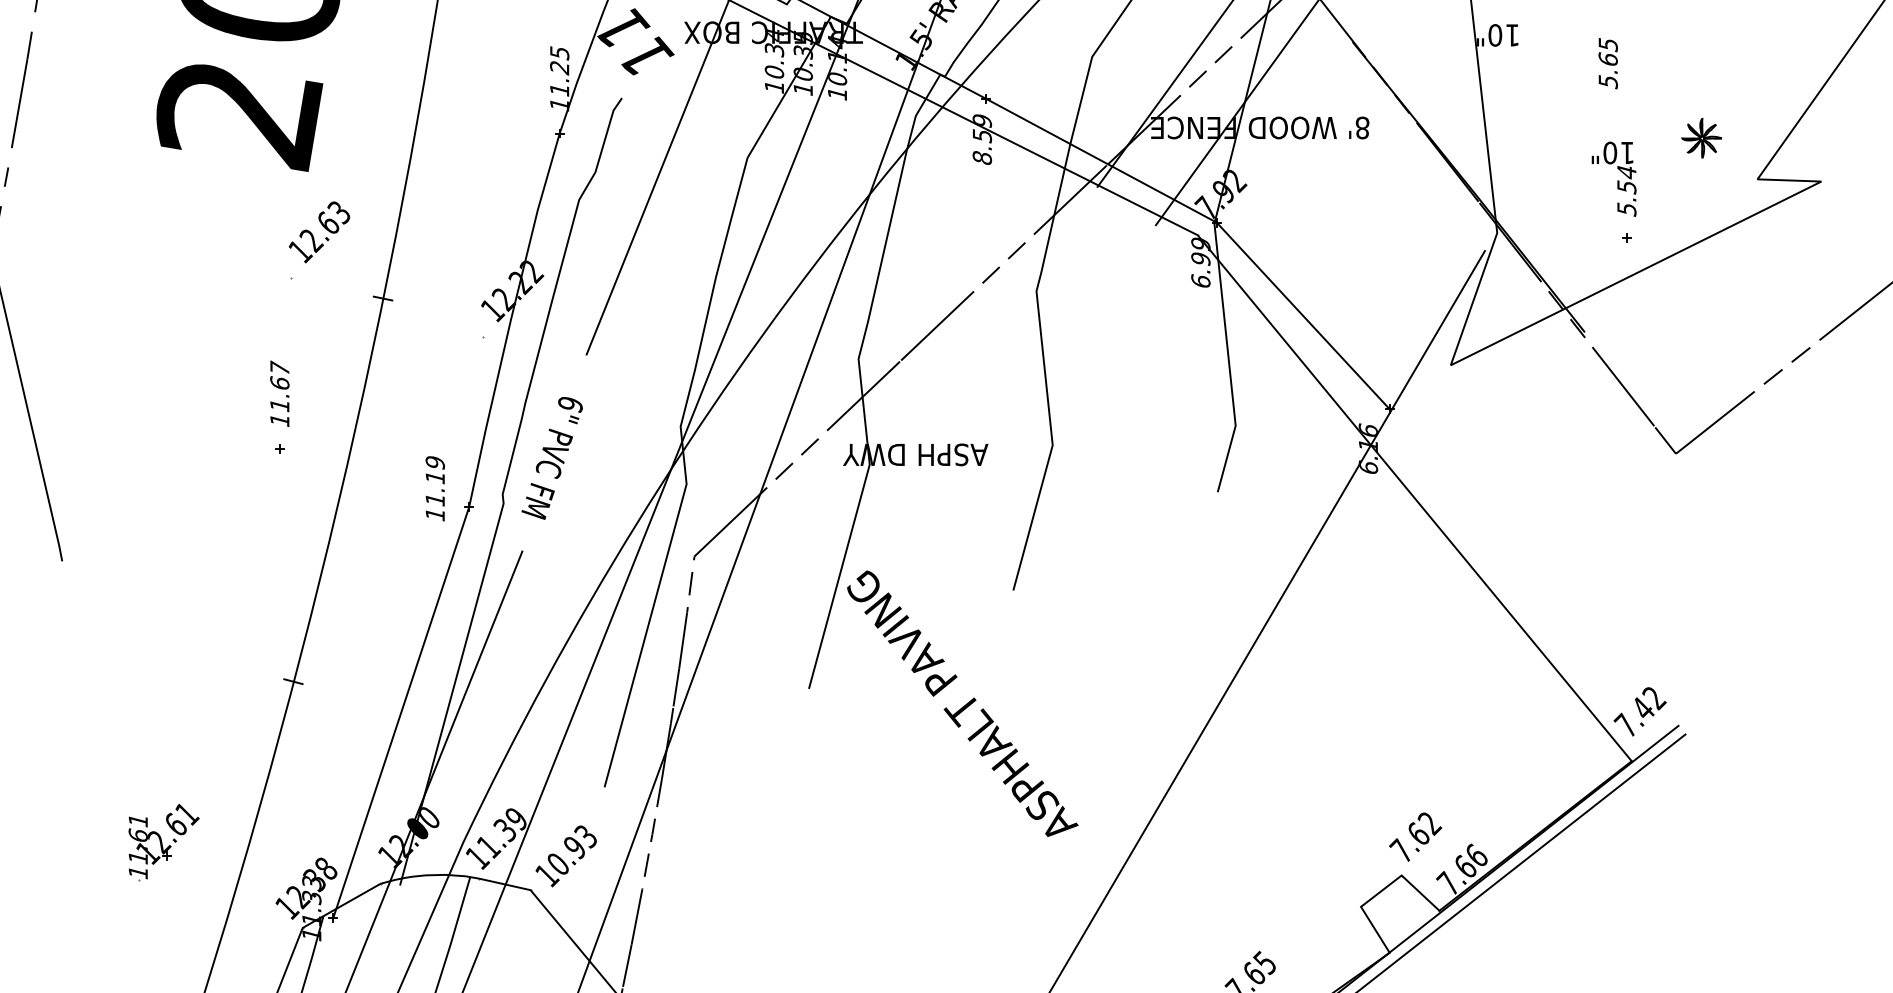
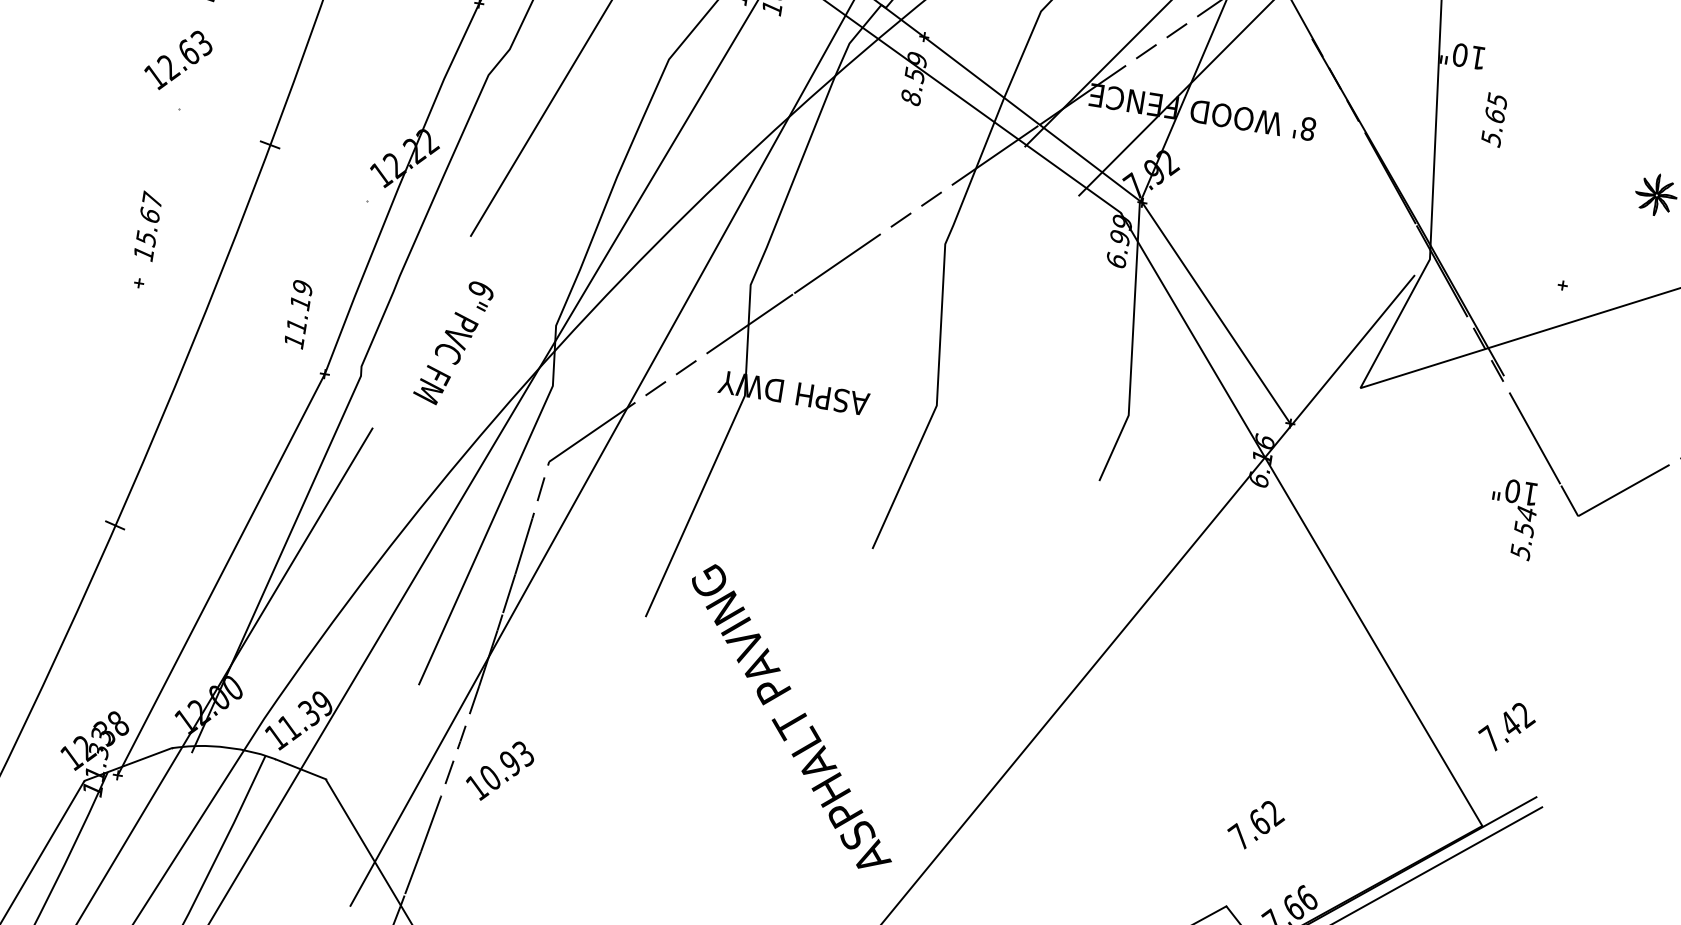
text: (1607, 63) -> (1493, 119), moved
text: (1613, 178) -> (1511, 518), moved
text: (319, 232) -> (178, 60), moved
text: (279, 405) -> (145, 238), 11.67 -> 15.67
text: (551, 458) -> (452, 342), moved
text: (434, 488) -> (297, 314), moved
text: (962, 703) -> (792, 717), moved
text: (1639, 711) -> (1506, 726), moved
text: (1415, 836) -> (1256, 824), moved
text: (565, 856) -> (499, 771), moved

